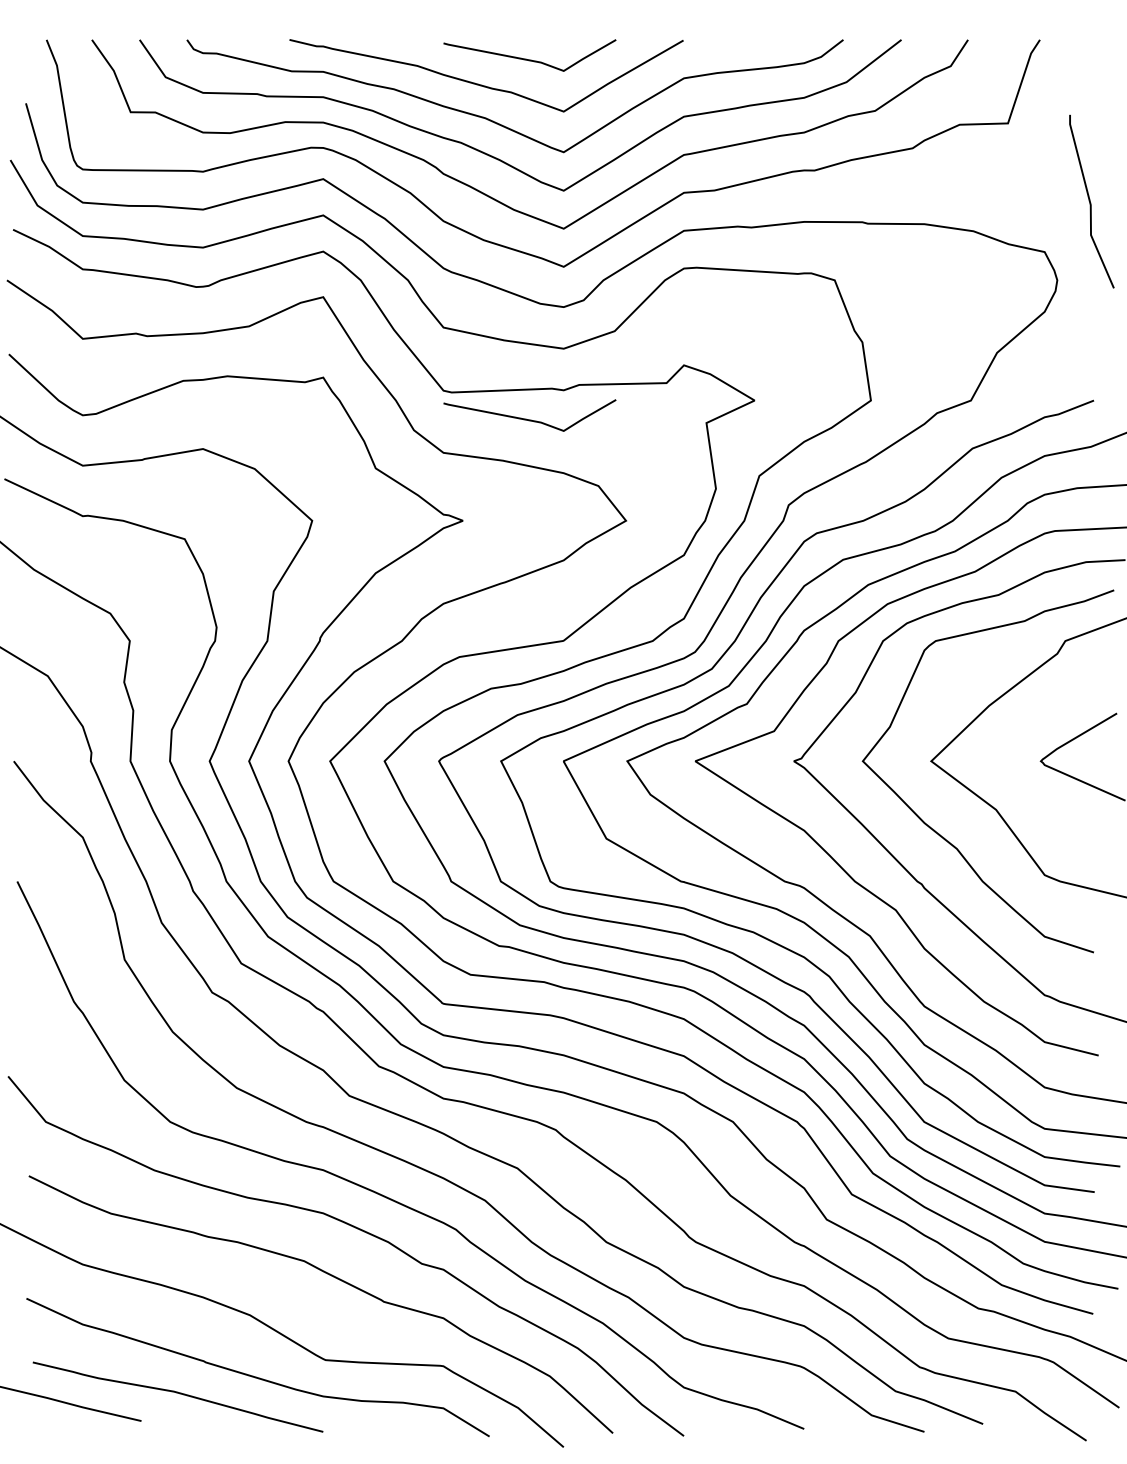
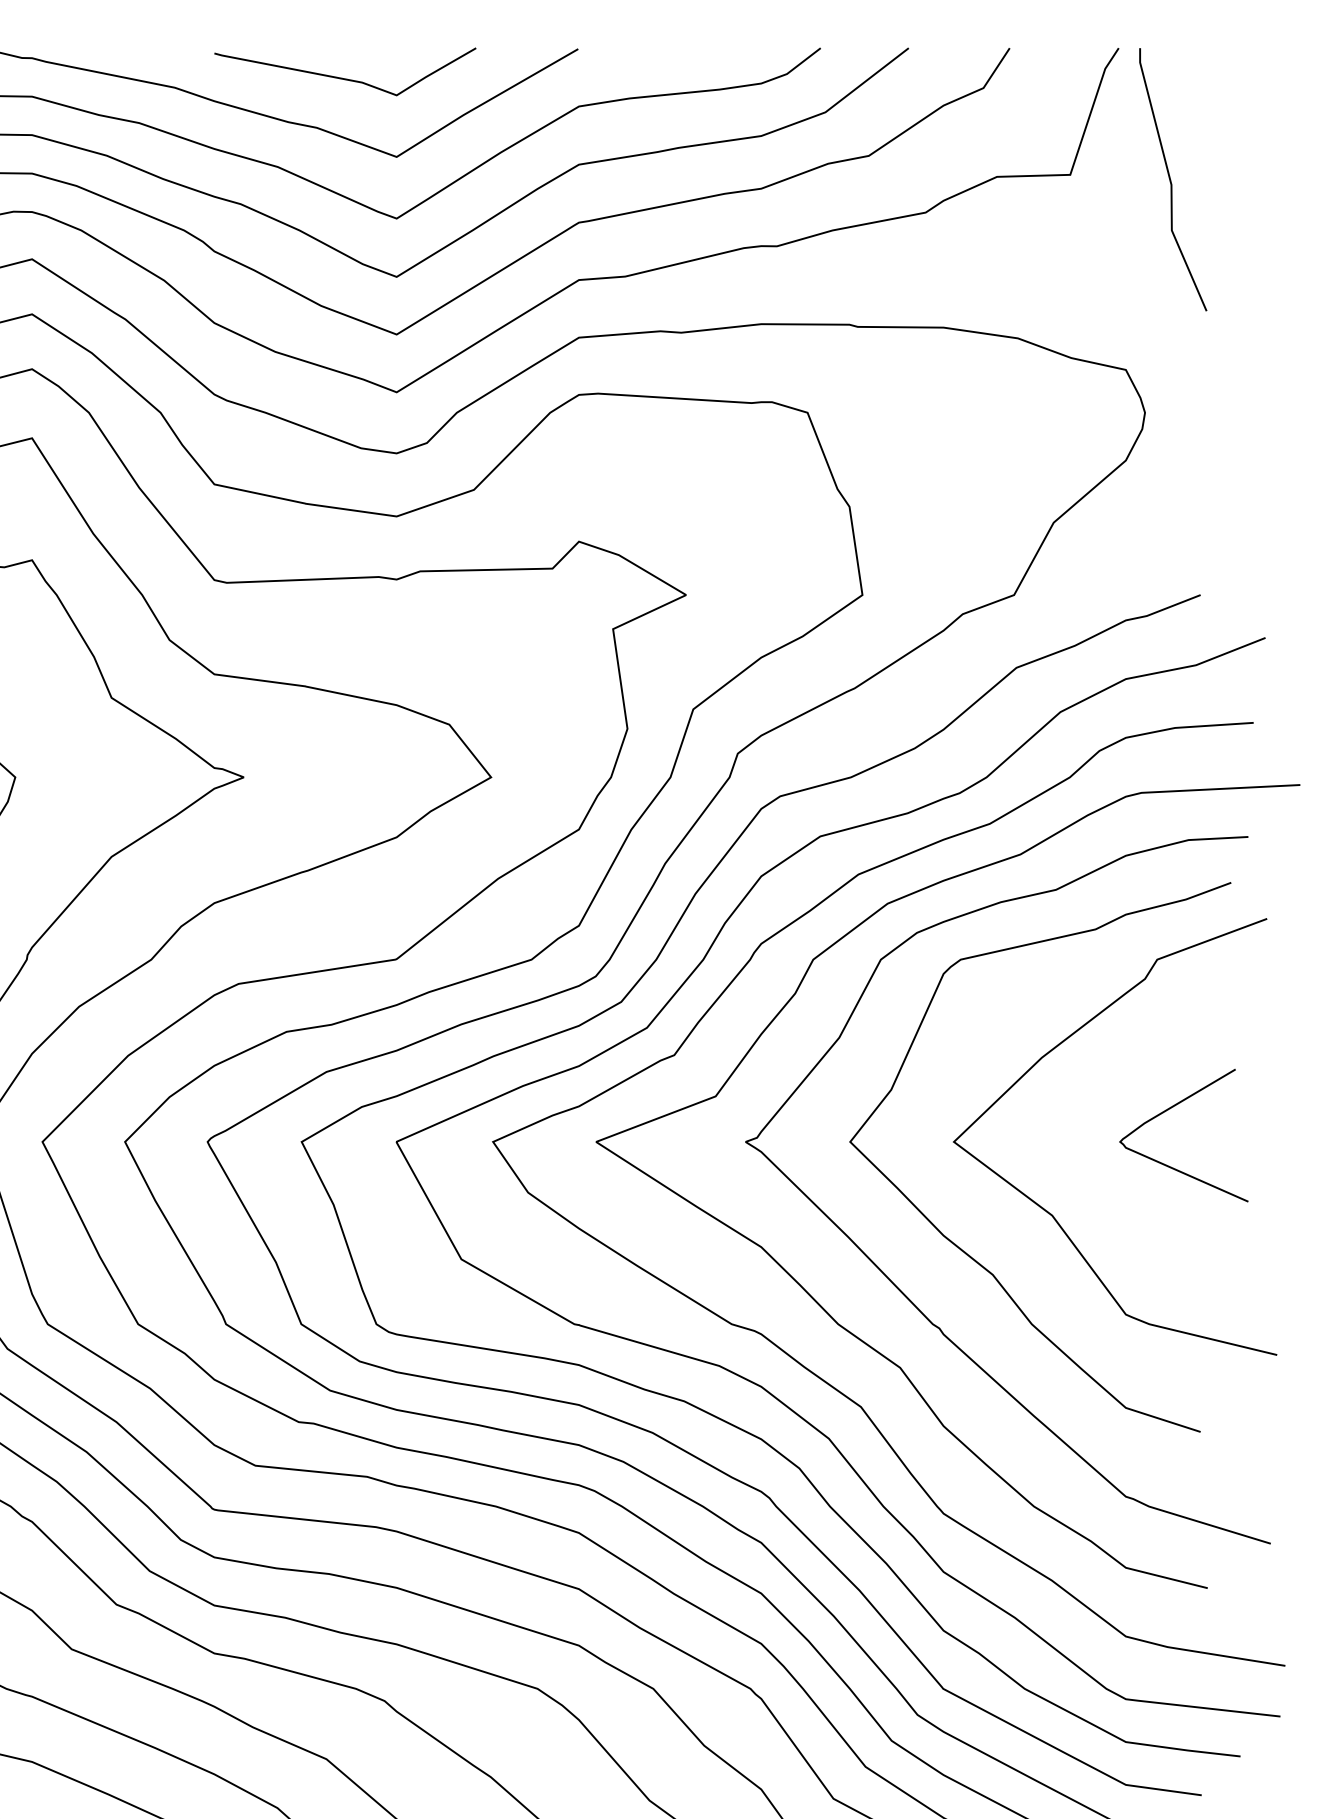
line: (1090, 201) -> (1171, 179), moved
curve: (529, 419) -> (344, 623), removed

